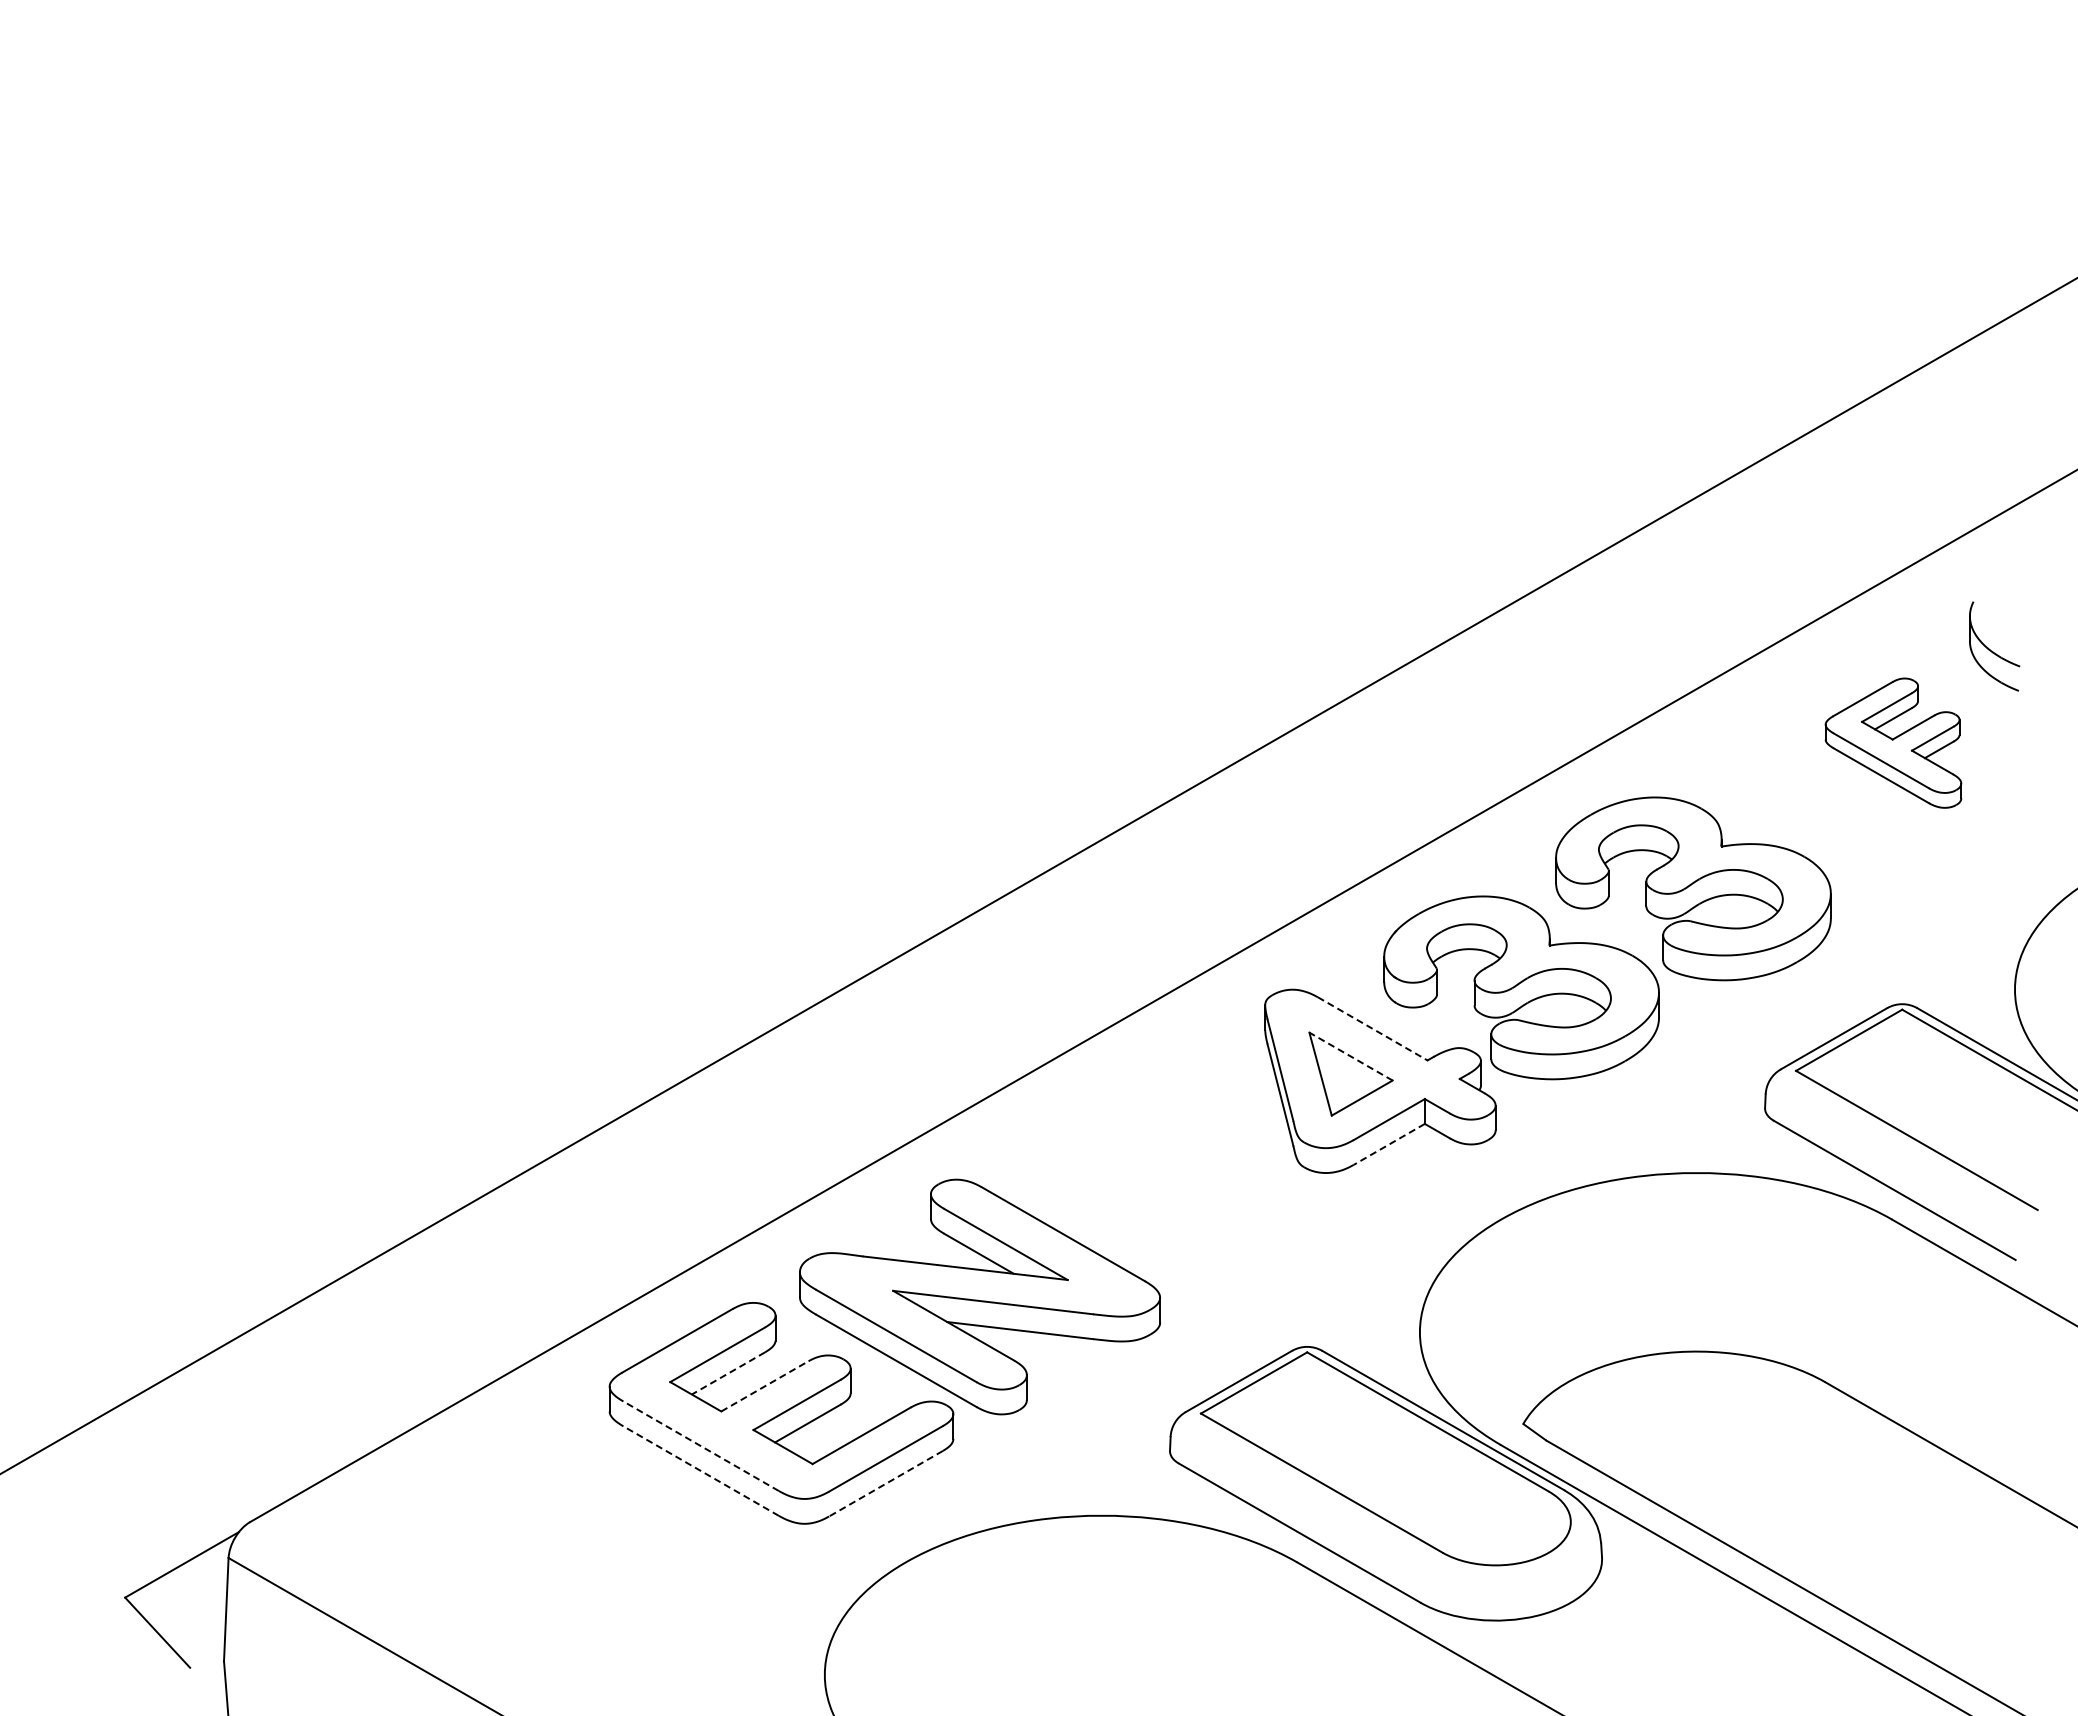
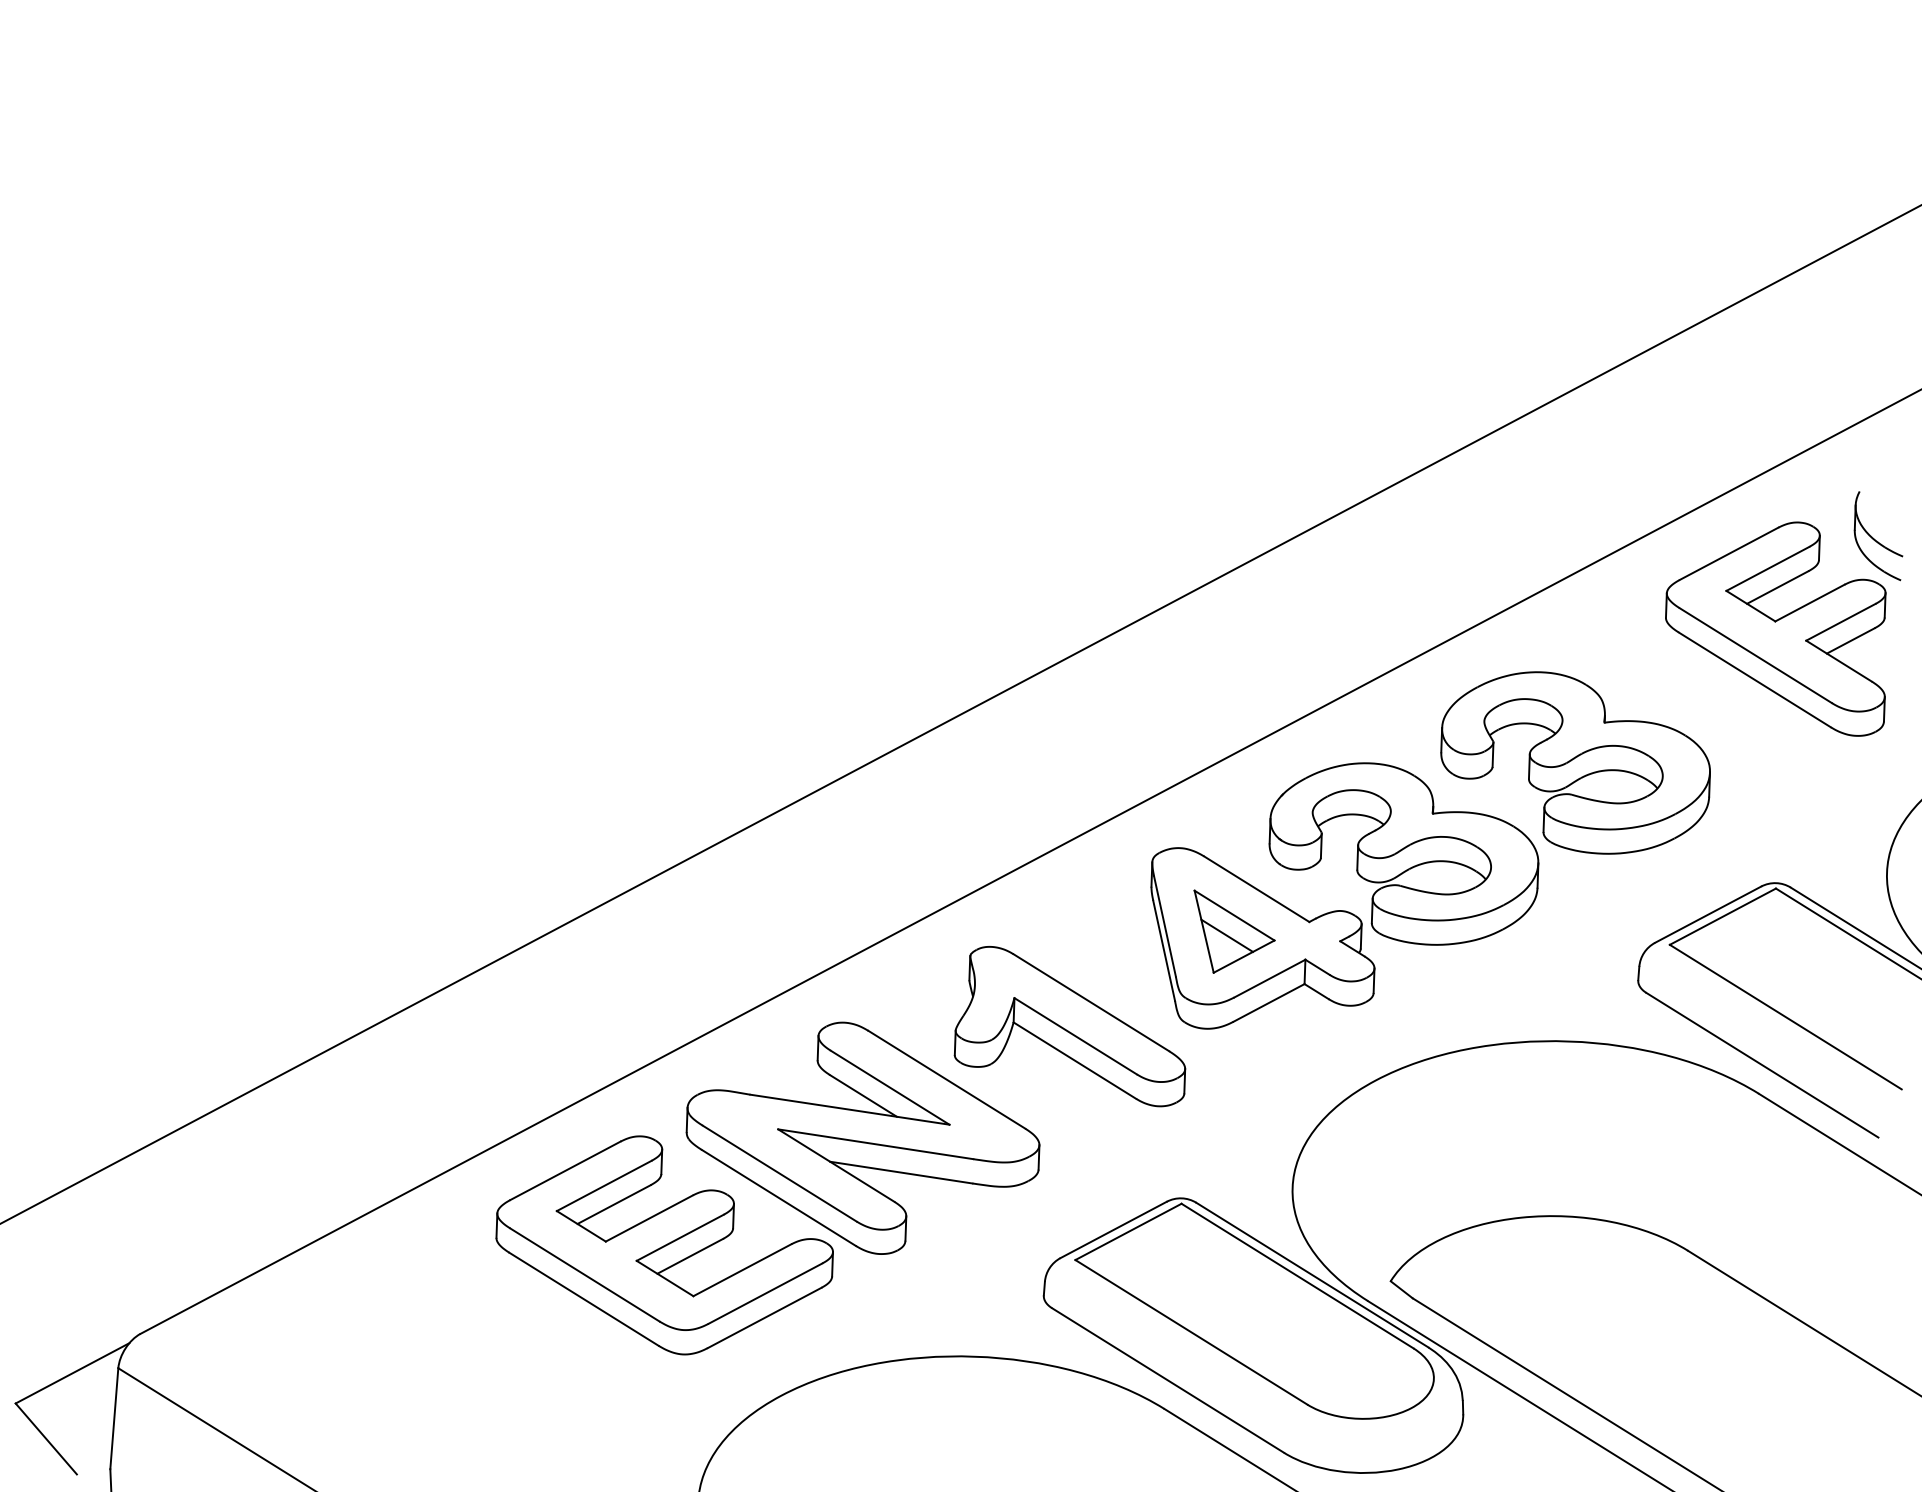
part: (1893, 742) -> (1776, 626), size x1.67
line: (1373, 1029) -> (1257, 889), dashed -> solid
line: (1350, 1056) -> (1234, 915), dashed -> solid
line: (1344, 1076) -> (1227, 934), added
line: (1388, 1144) -> (1268, 1002), dashed -> solid
part: (1187, 1175) -> (1070, 1026), added
line: (728, 1373) -> (614, 1204), dashed -> solid
line: (765, 1386) -> (649, 1218), dashed -> solid
line: (701, 1446) -> (585, 1275), dashed -> solid
line: (701, 1471) -> (584, 1299), dashed -> solid
line: (886, 1483) -> (765, 1317), dashed -> solid

